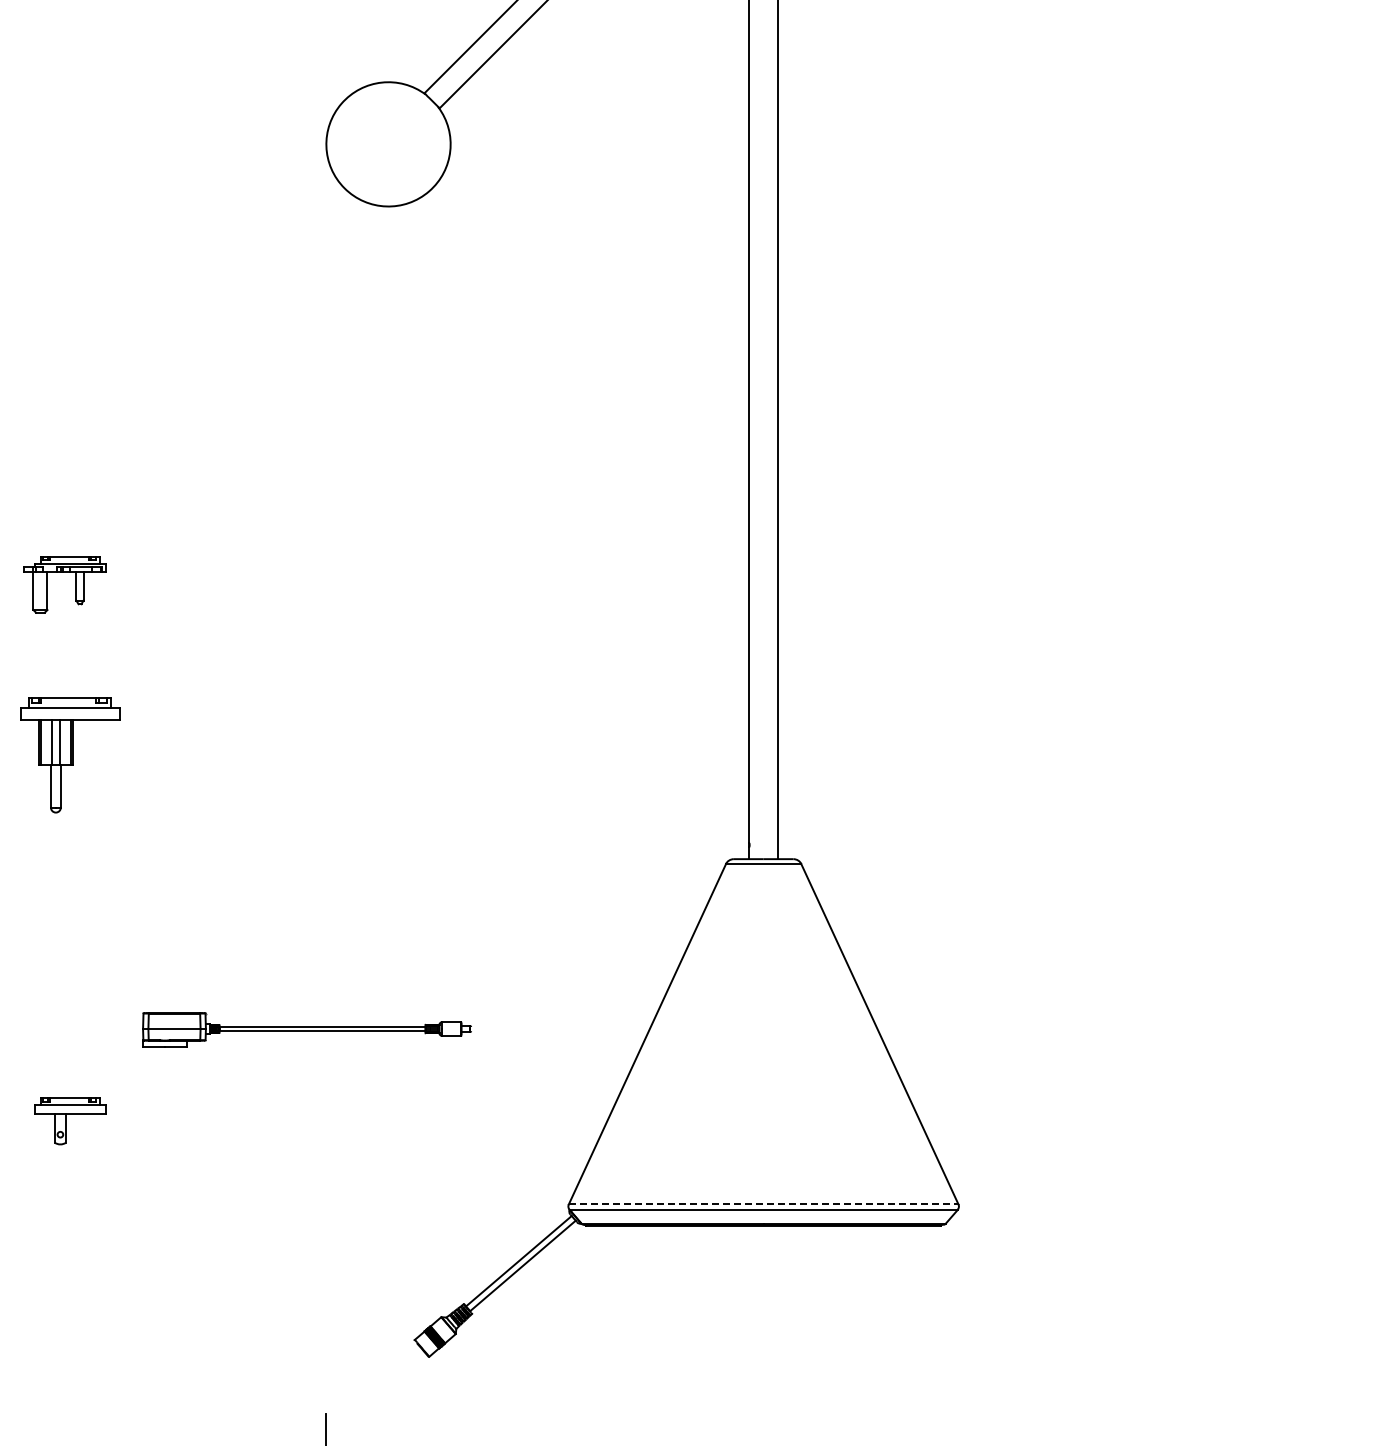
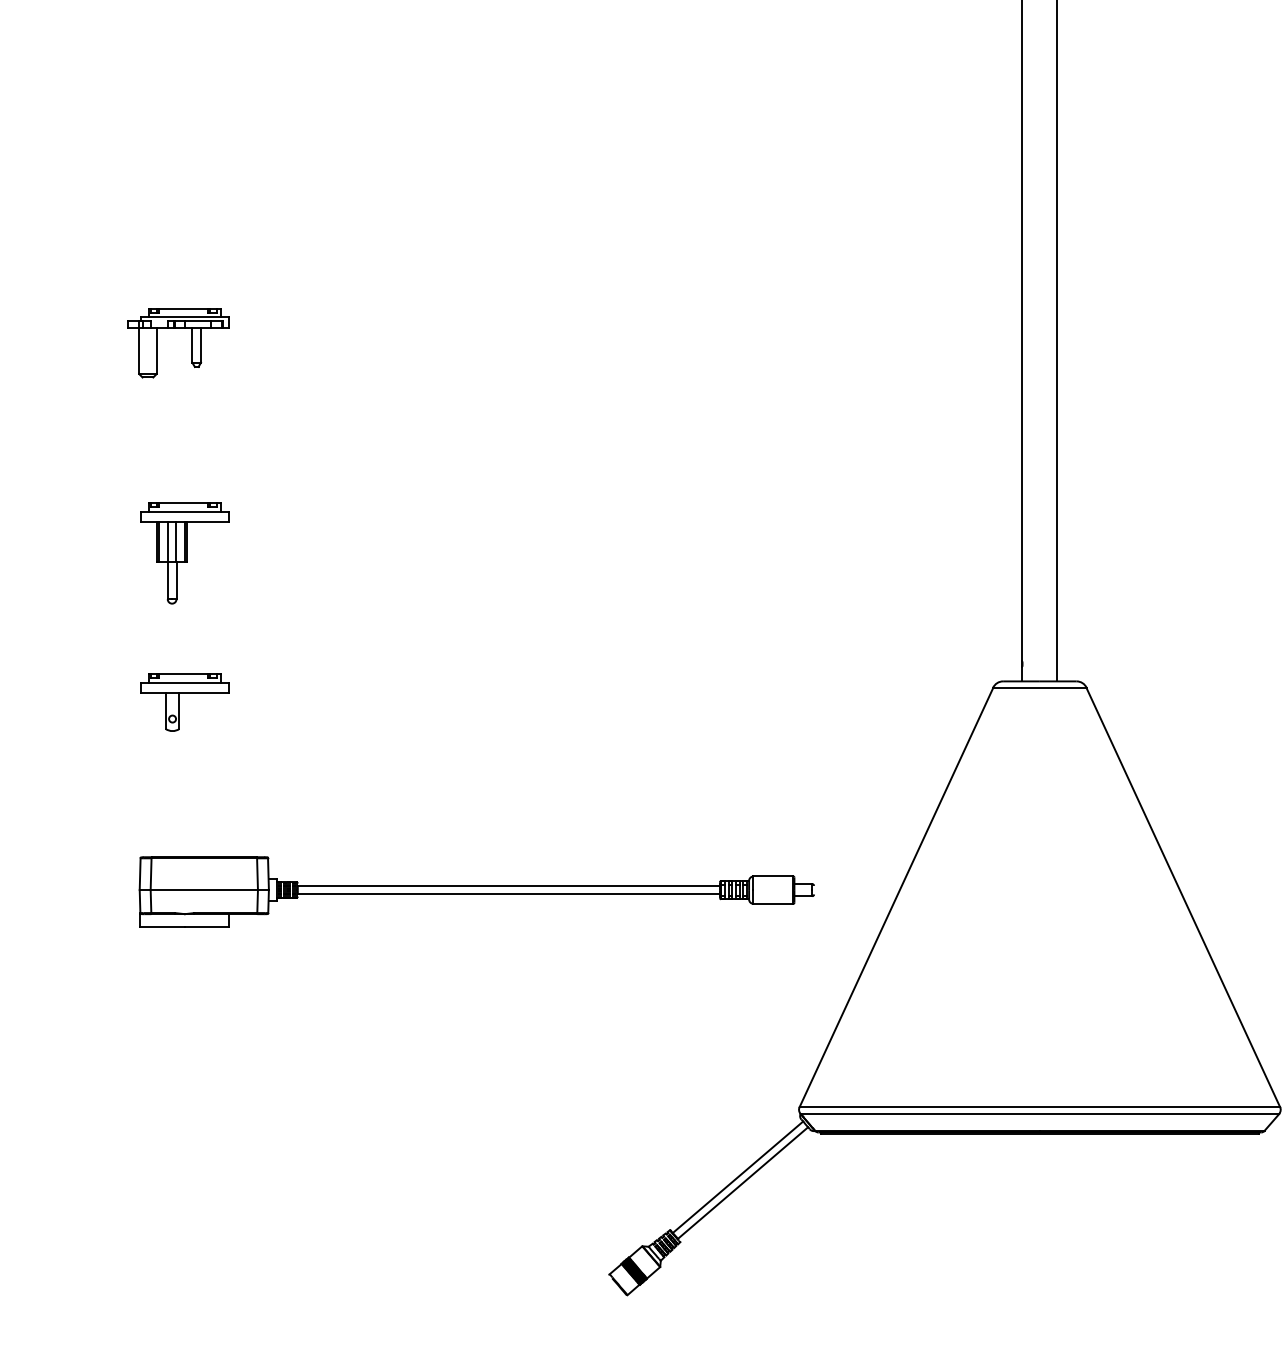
part: (70, 754) -> (184, 552), size x0.71
part: (306, 1029) -> (476, 891), size x1.67
part: (70, 1121) -> (184, 702), moved
line: (763, 1204) -> (1039, 1107), dashed -> solid

